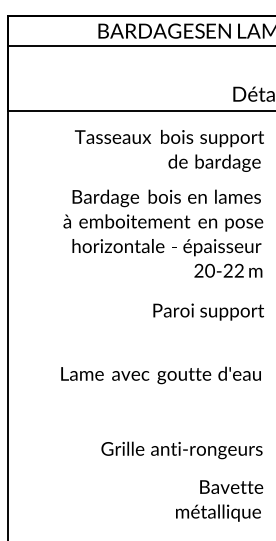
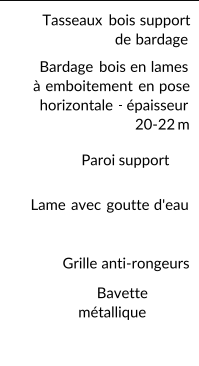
text: (208, 311) -> (125, 160), moved
text: (219, 500) -> (113, 303), moved

